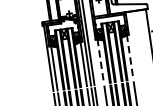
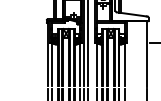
line: (130, 57) -> (125, 64), dashed -> solid
line: (100, 61) -> (96, 64), dashed -> solid

